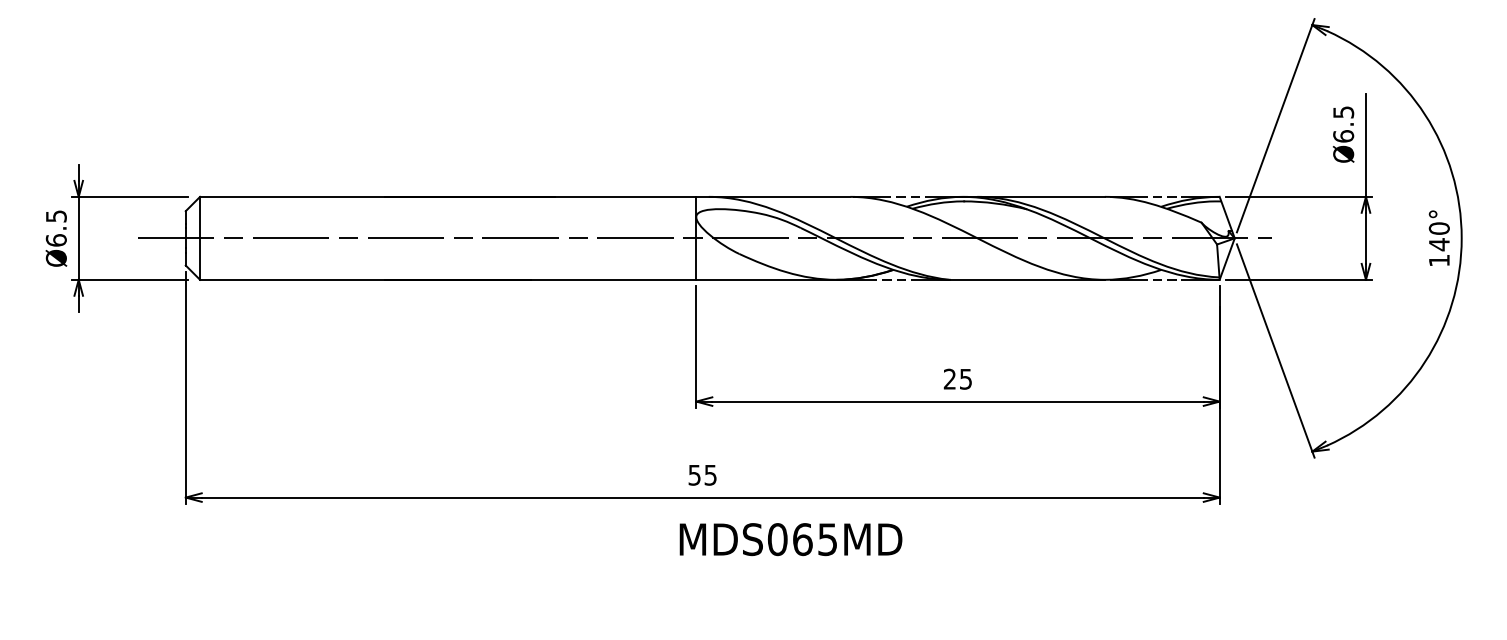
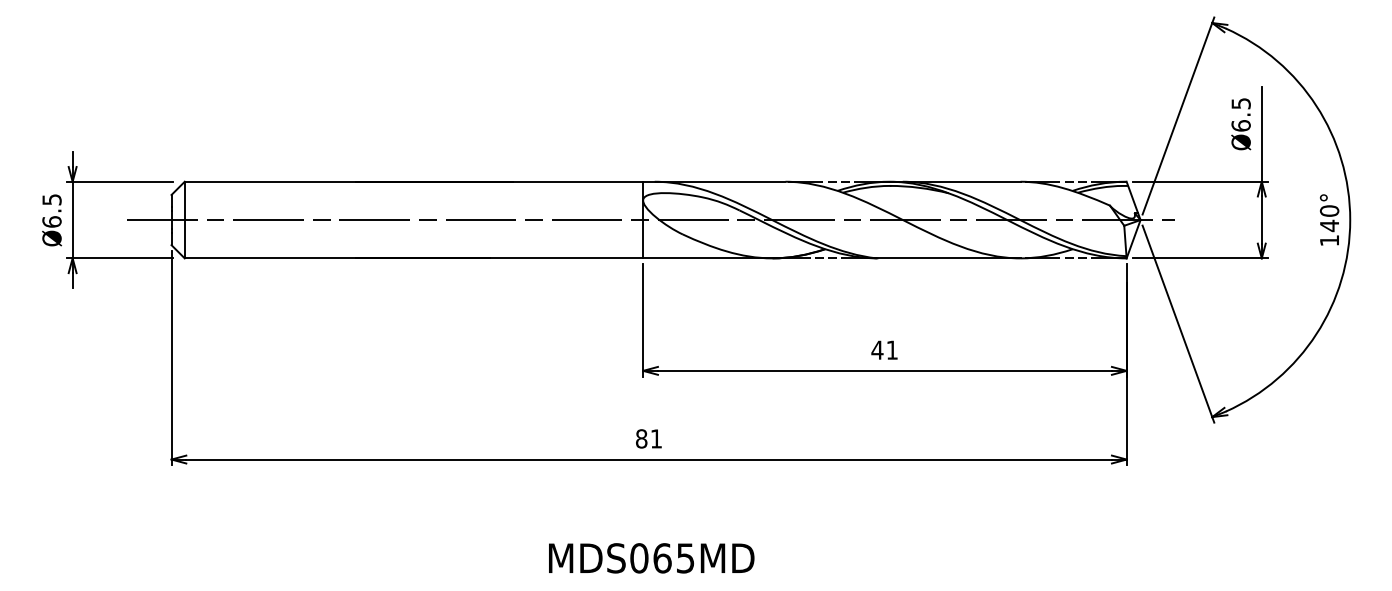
text: (957, 378) -> (884, 349), 25 -> 41
text: (702, 474) -> (648, 438), 55 -> 81
text: (790, 539) -> (651, 558), moved

